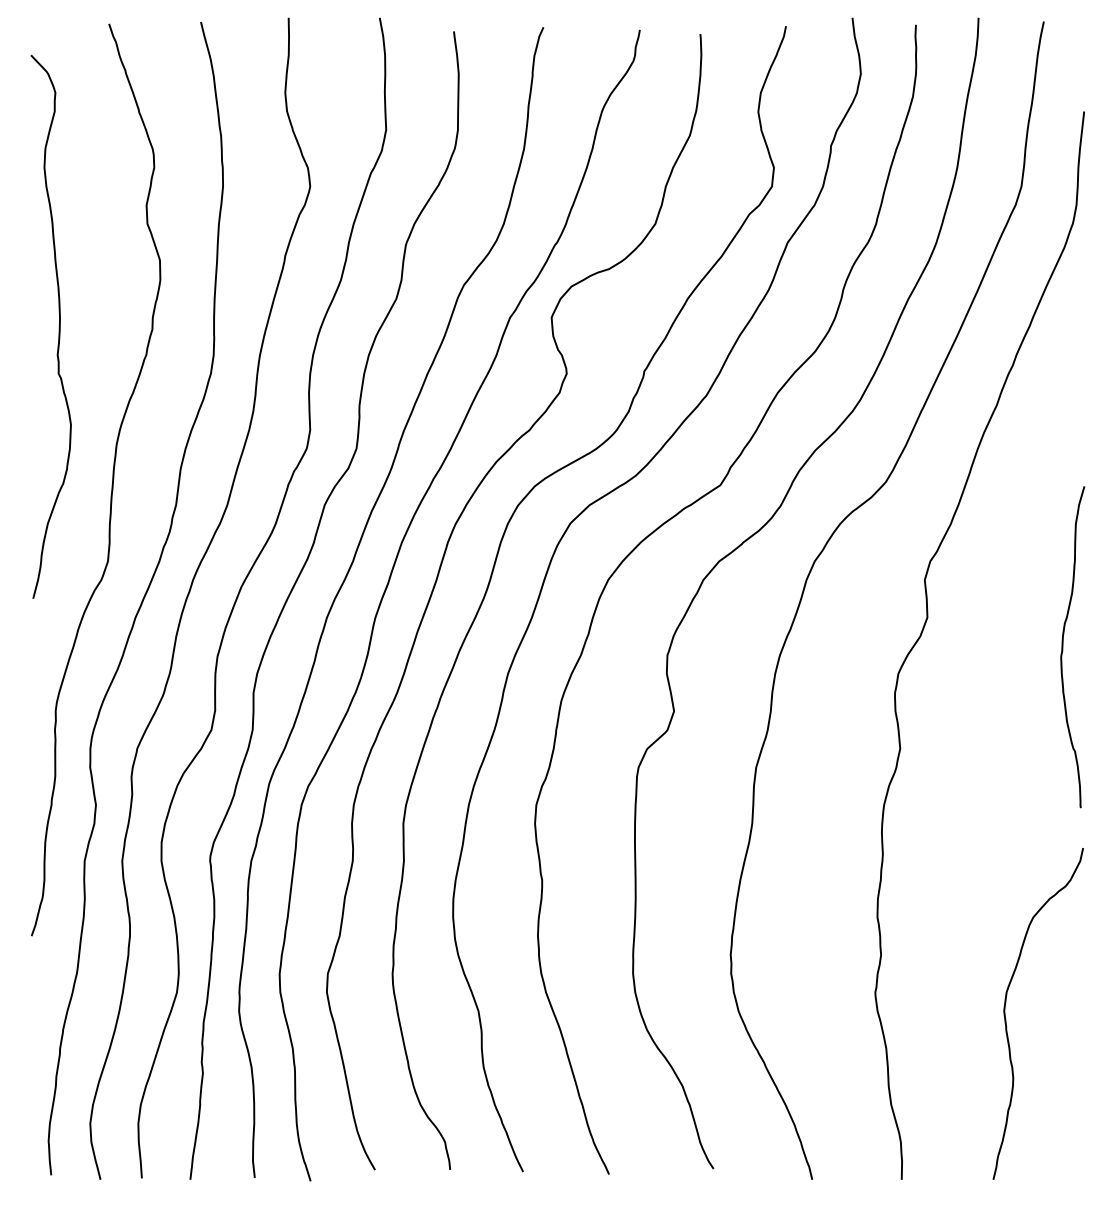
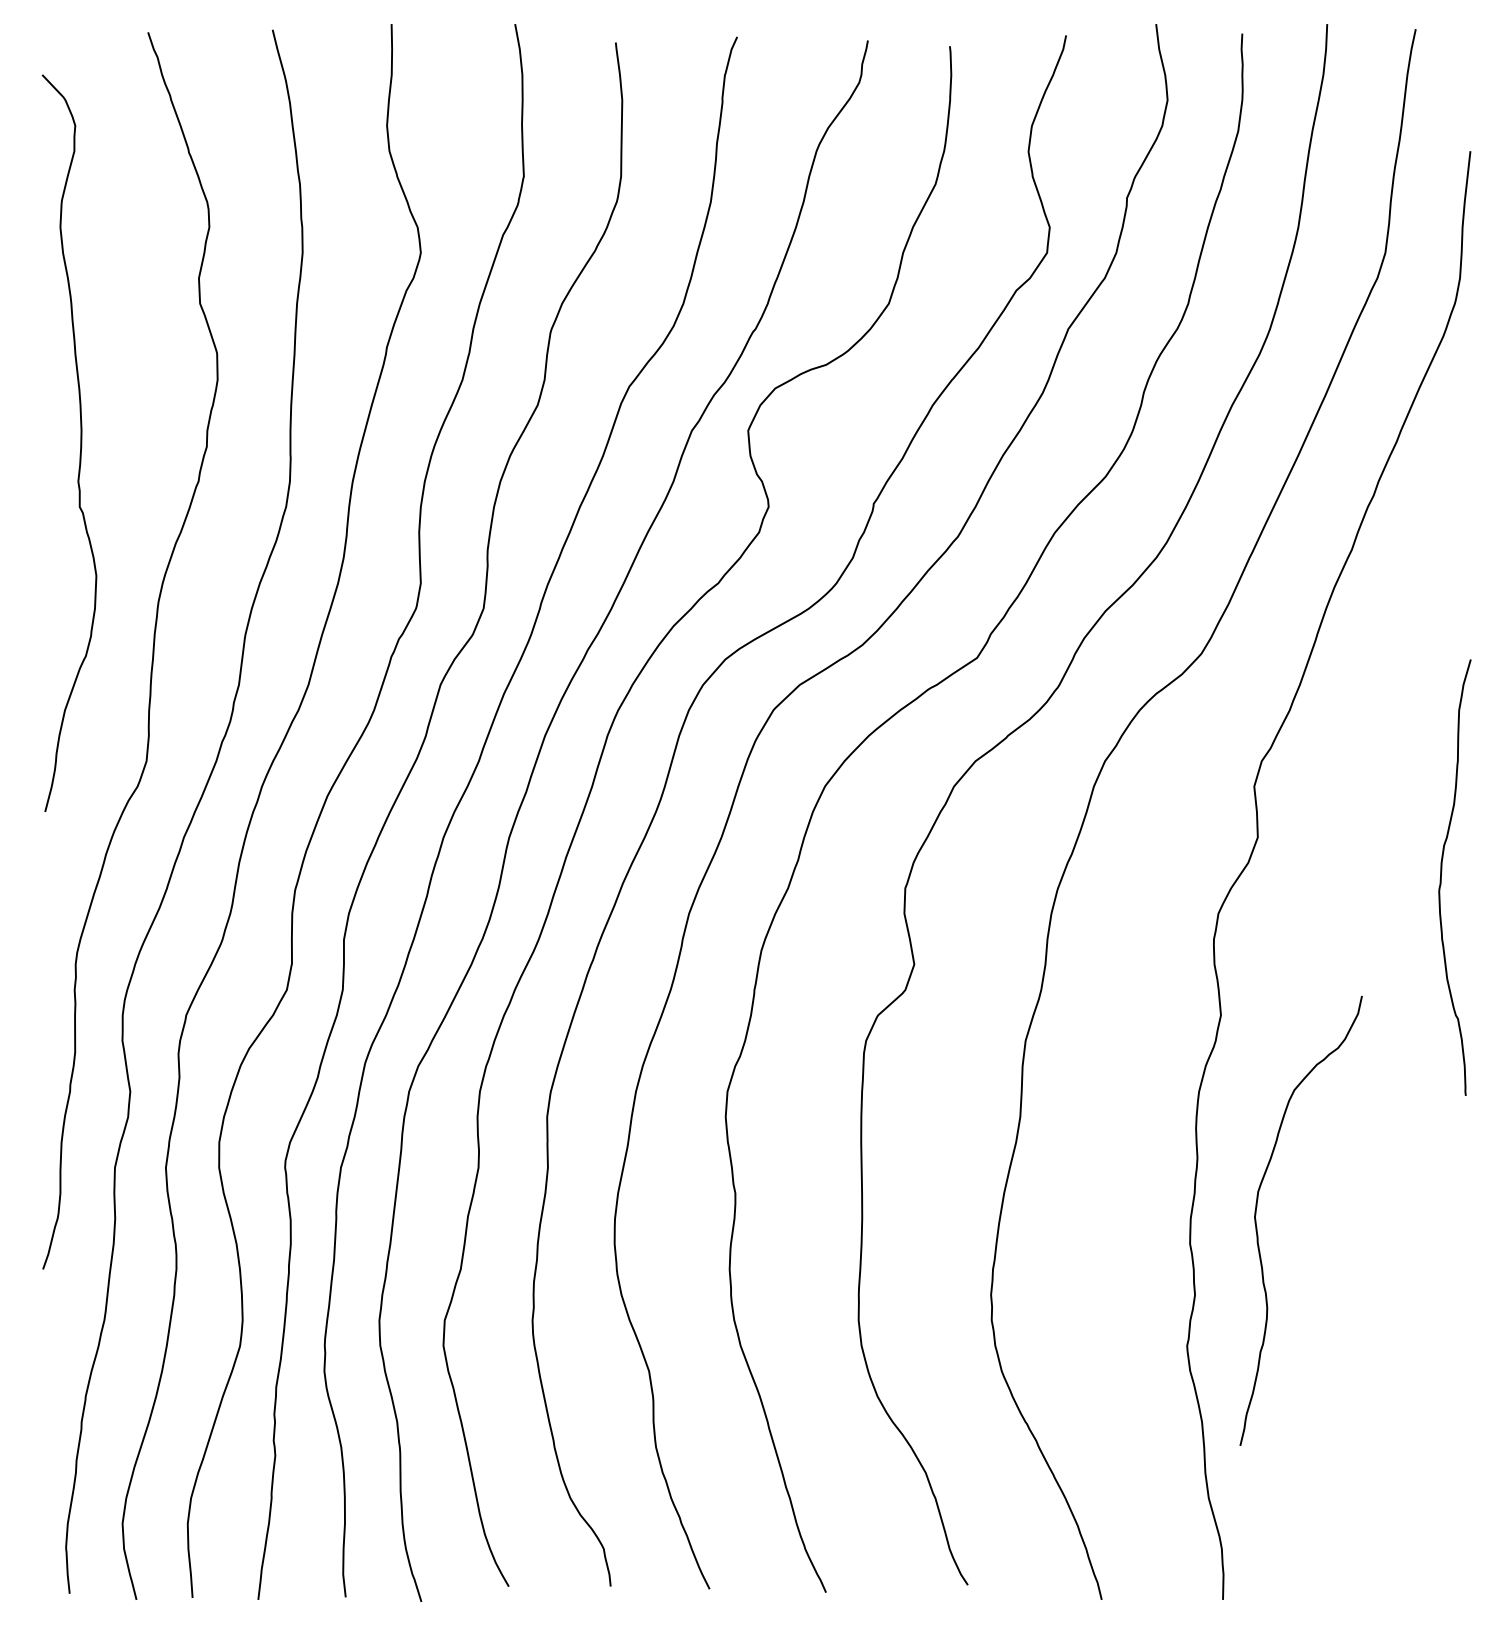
curve: (1006, 1018) -> (1257, 1227), moved

